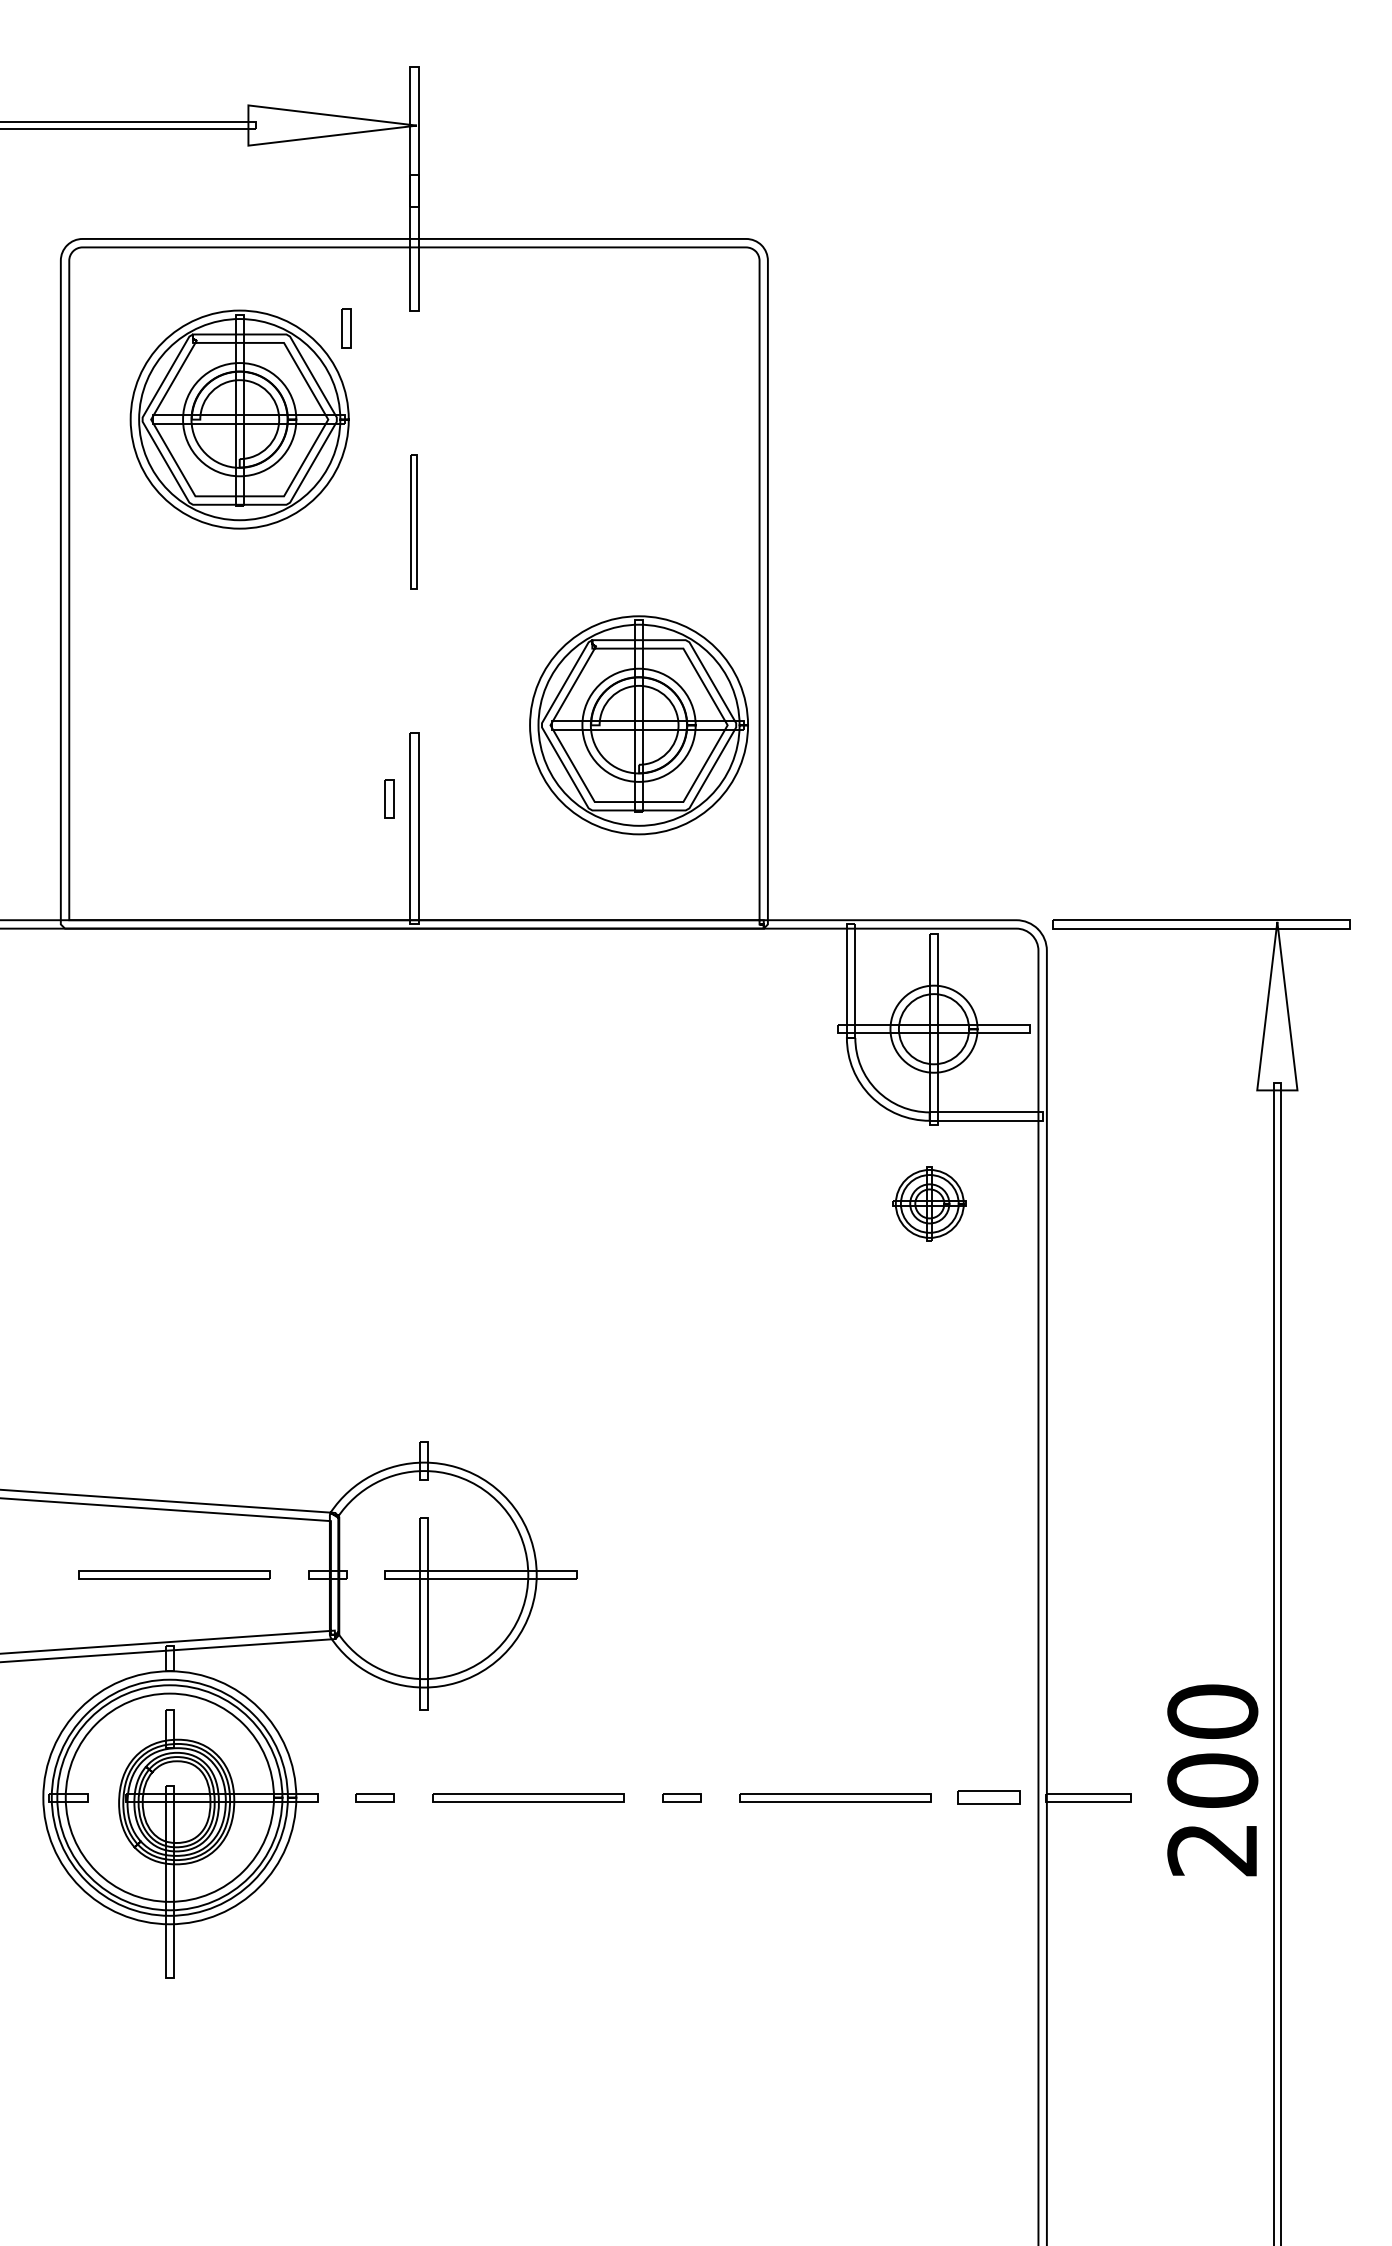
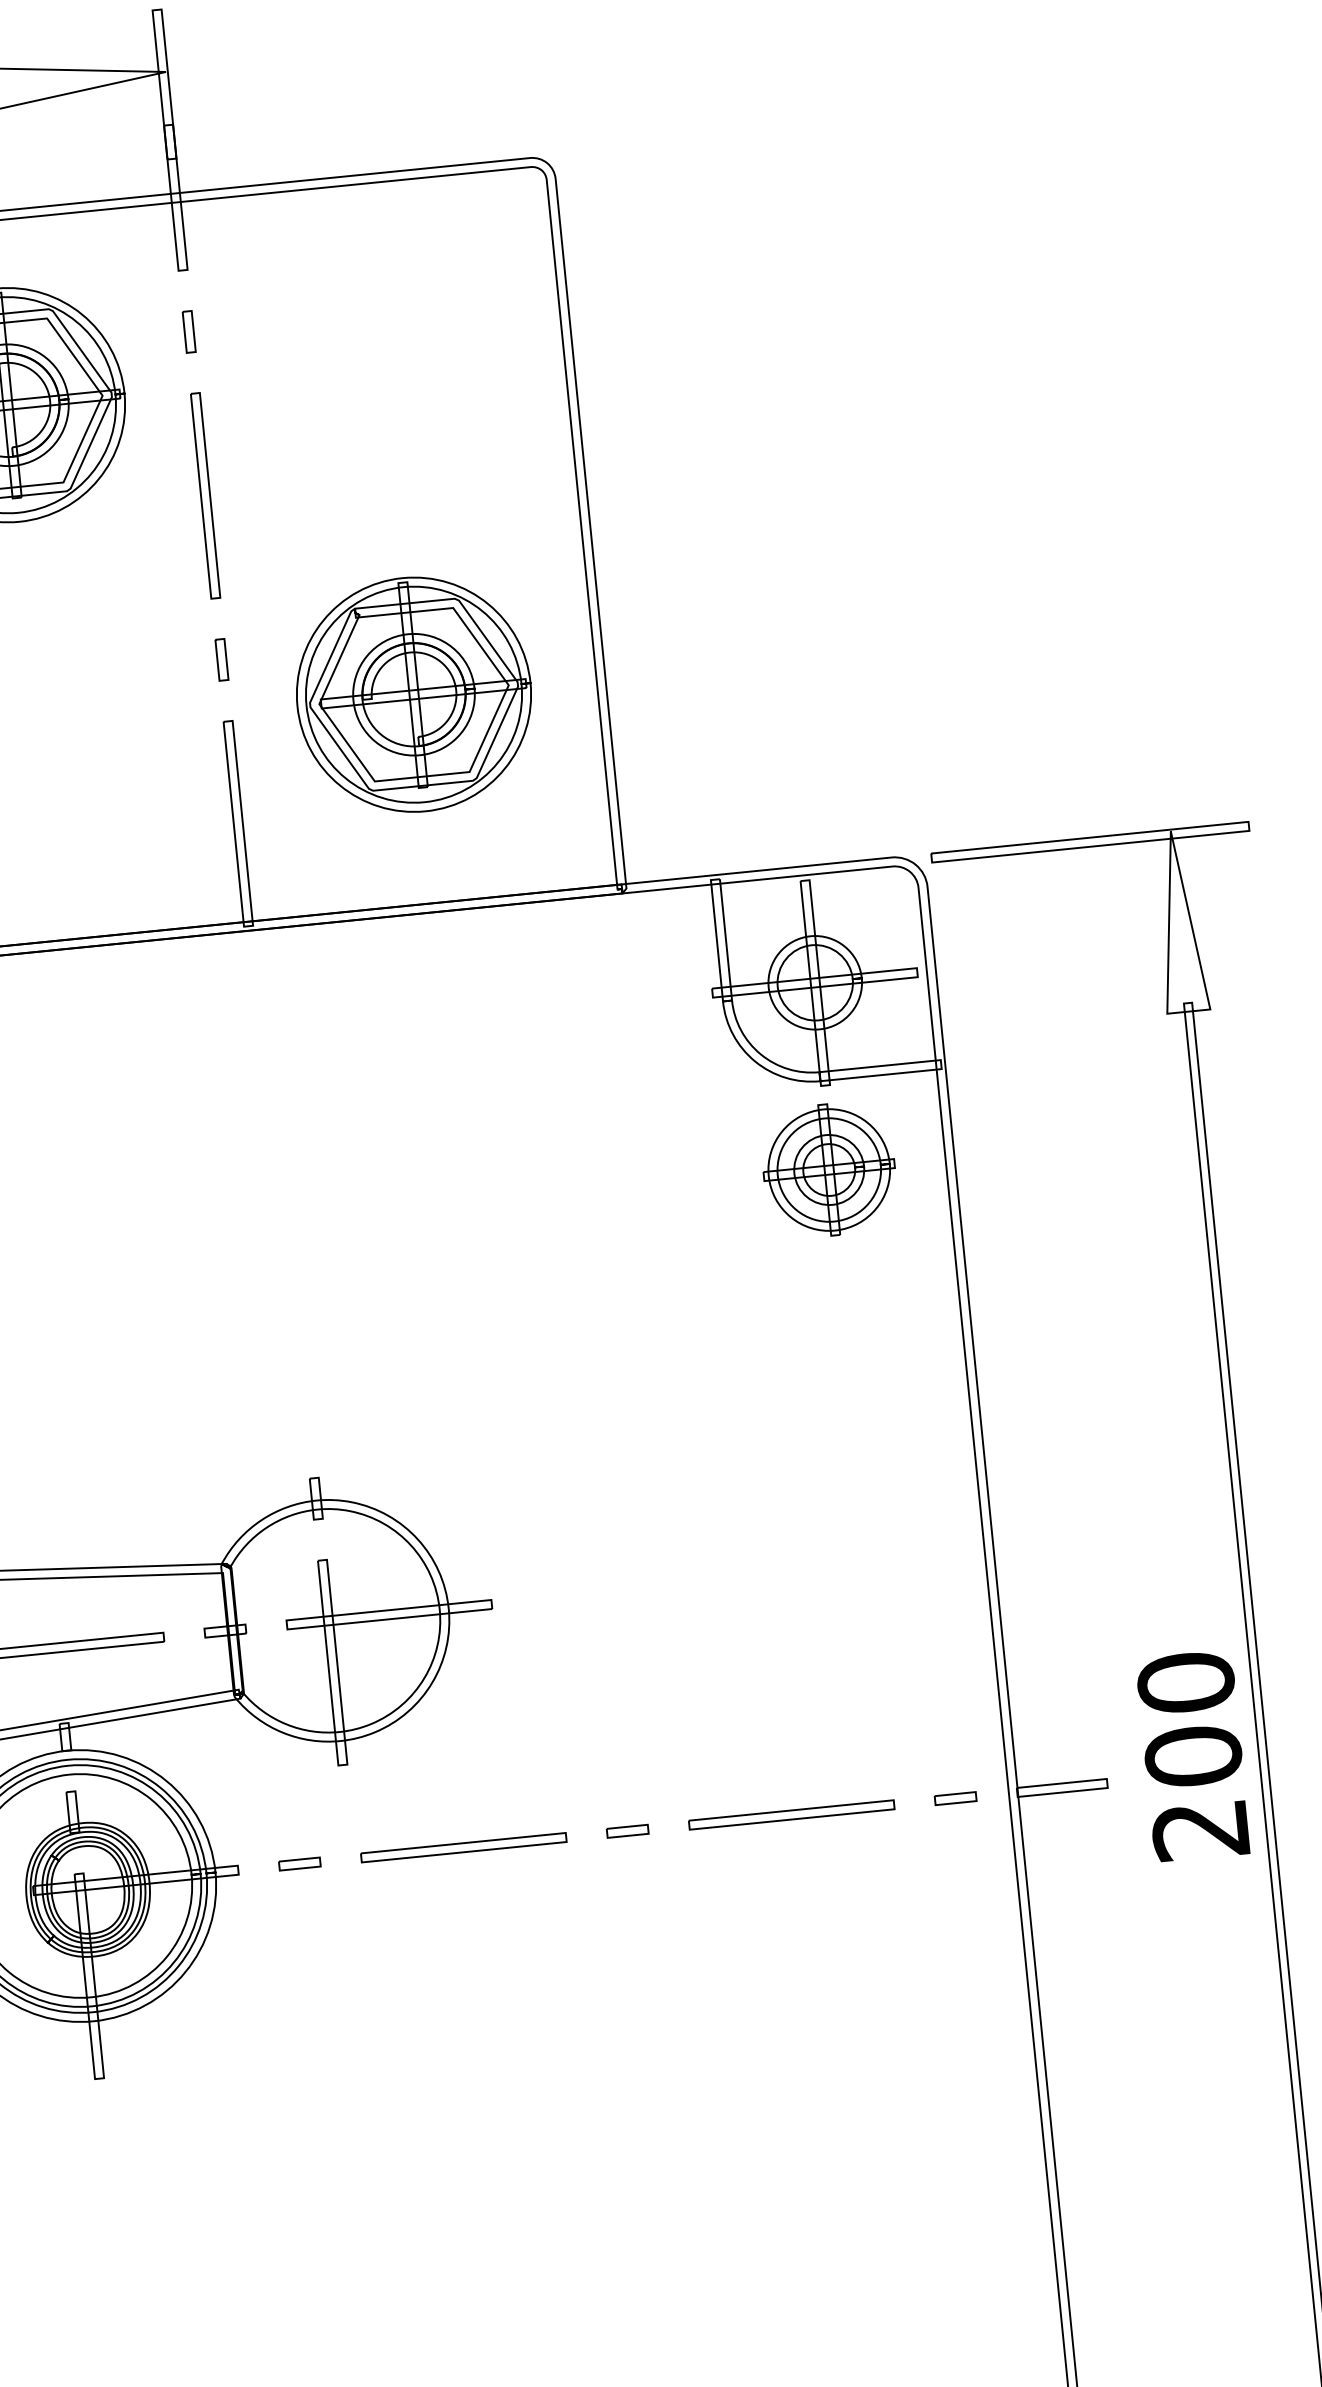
part: (346, 328) -> (189, 331), moved
part: (414, 521) -> (205, 495), size x1.43
part: (638, 725) -> (413, 695), moved
part: (389, 798) -> (221, 659), moved
part: (929, 1203) -> (829, 1169), size x1.67
part: (988, 1797) -> (955, 1798), size x0.62

